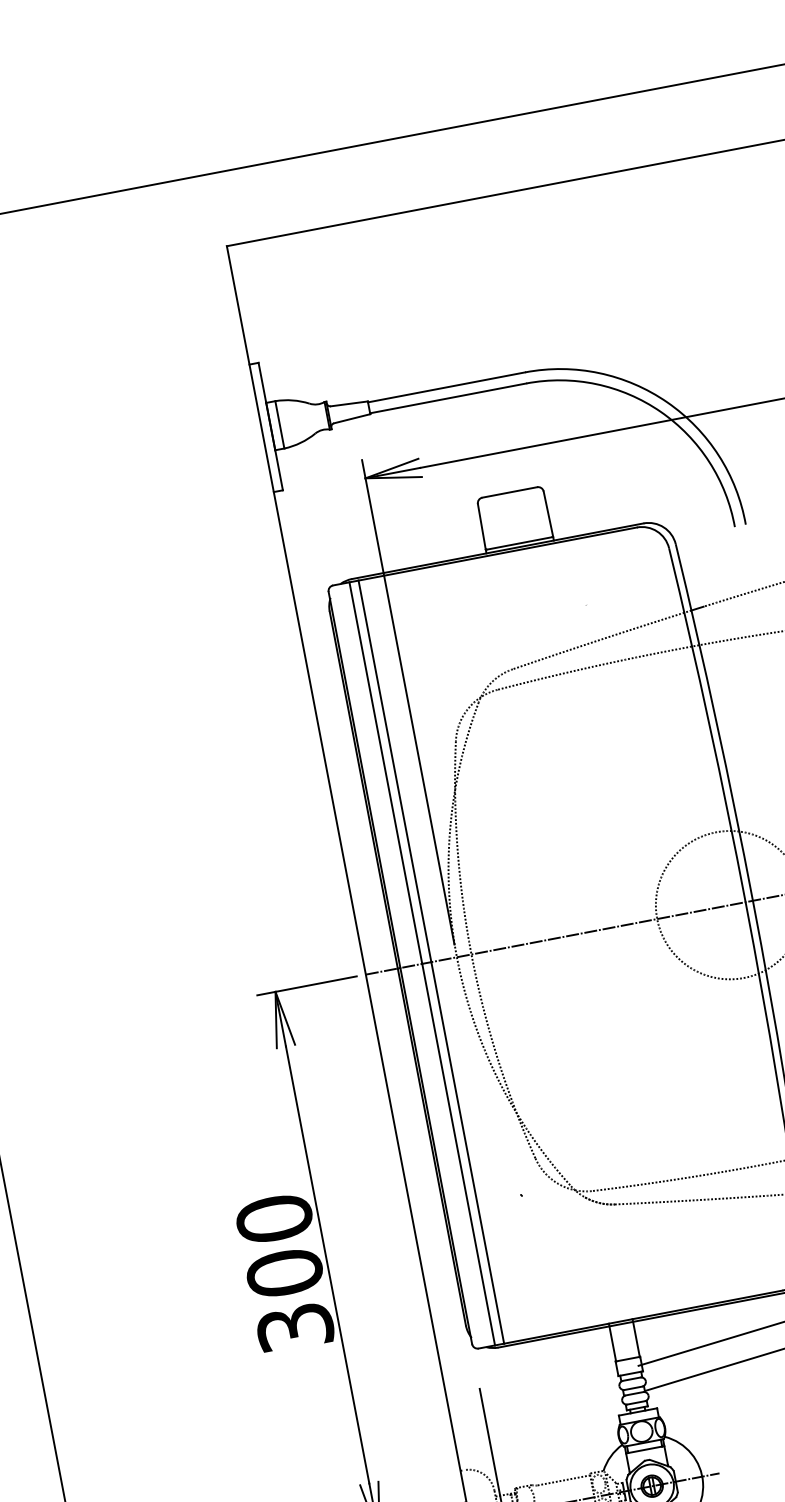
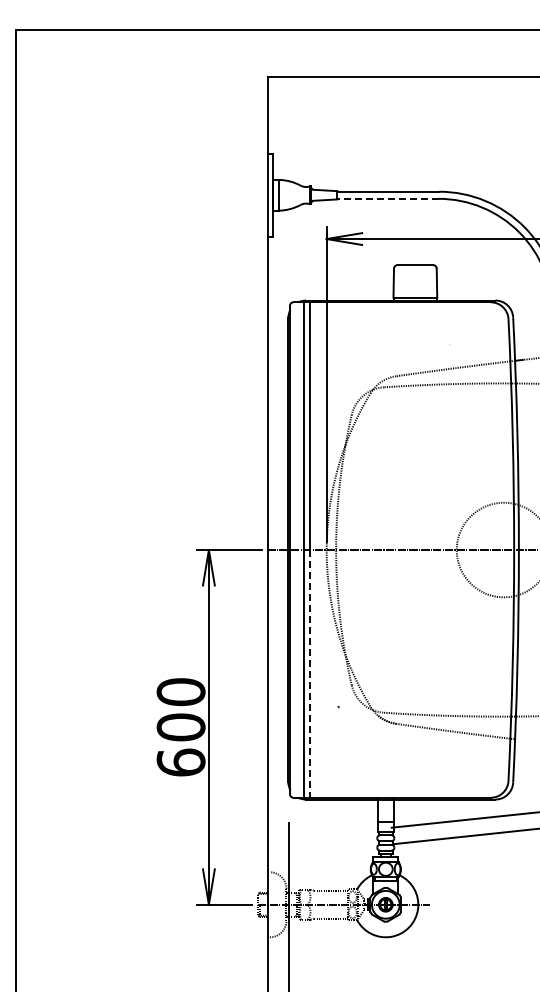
line: (448, 397) -> (388, 198), solid -> dashed
line: (468, 1152) -> (310, 673), solid -> dashed
text: (294, 1327) -> (180, 762), 300 -> 600

